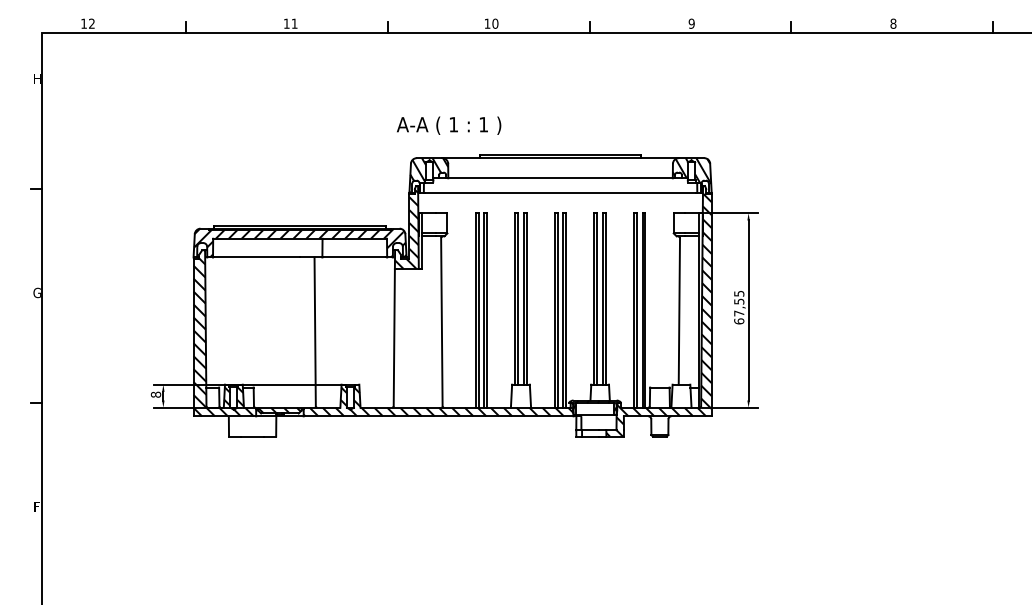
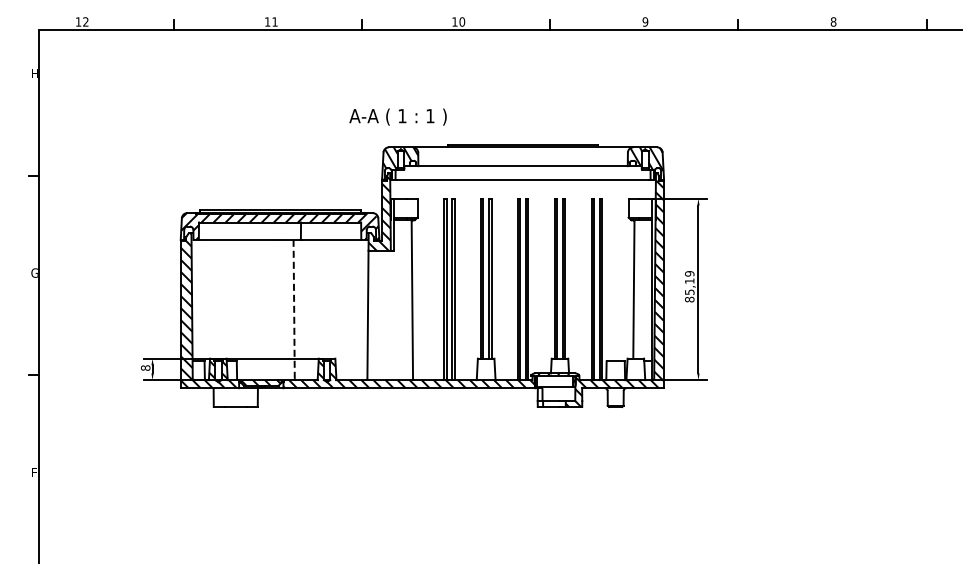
text: (448, 125) -> (397, 116), moved
text: (738, 307) -> (689, 286), 67,55 -> 85,19
line: (315, 330) -> (294, 308), solid -> dashed

